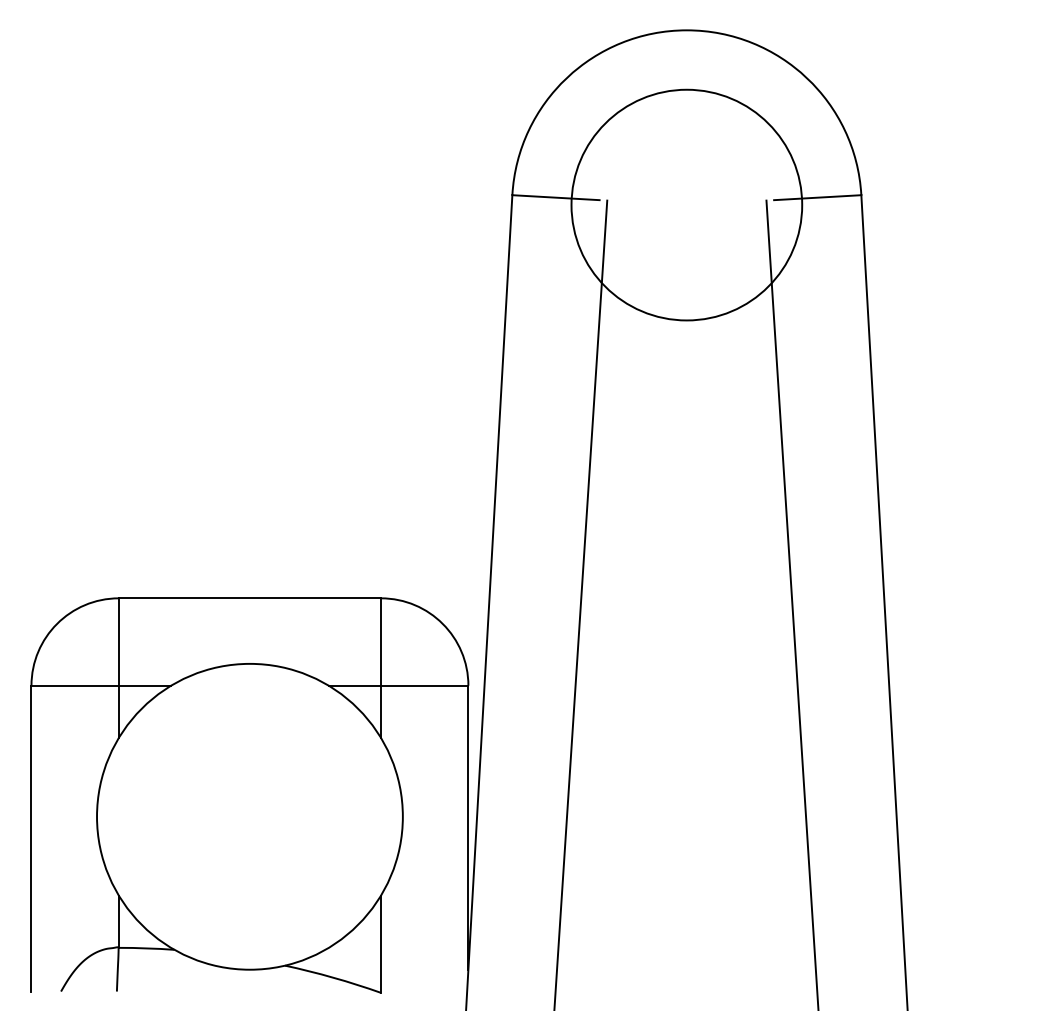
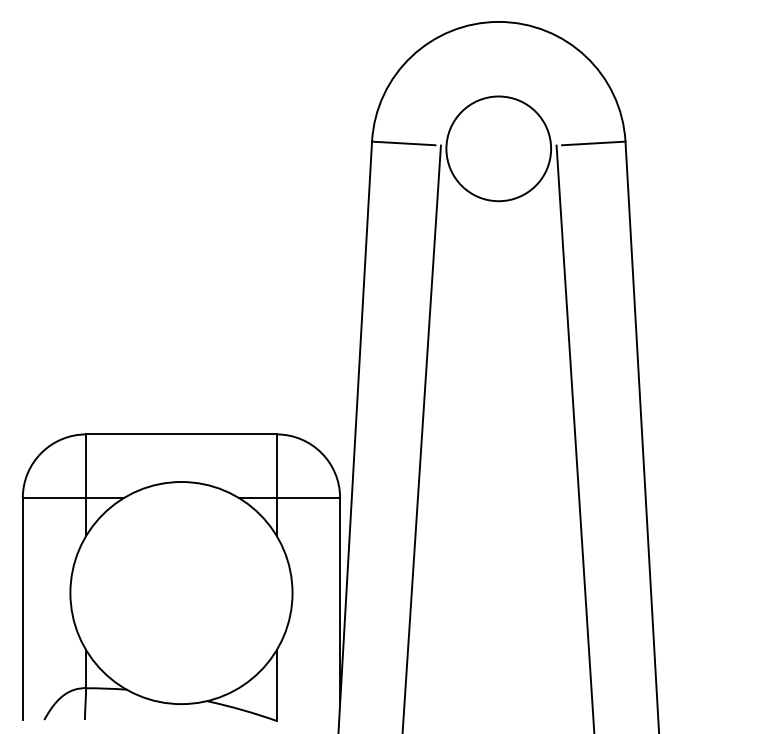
circle: (686, 204) -> (498, 148), size x0.62

